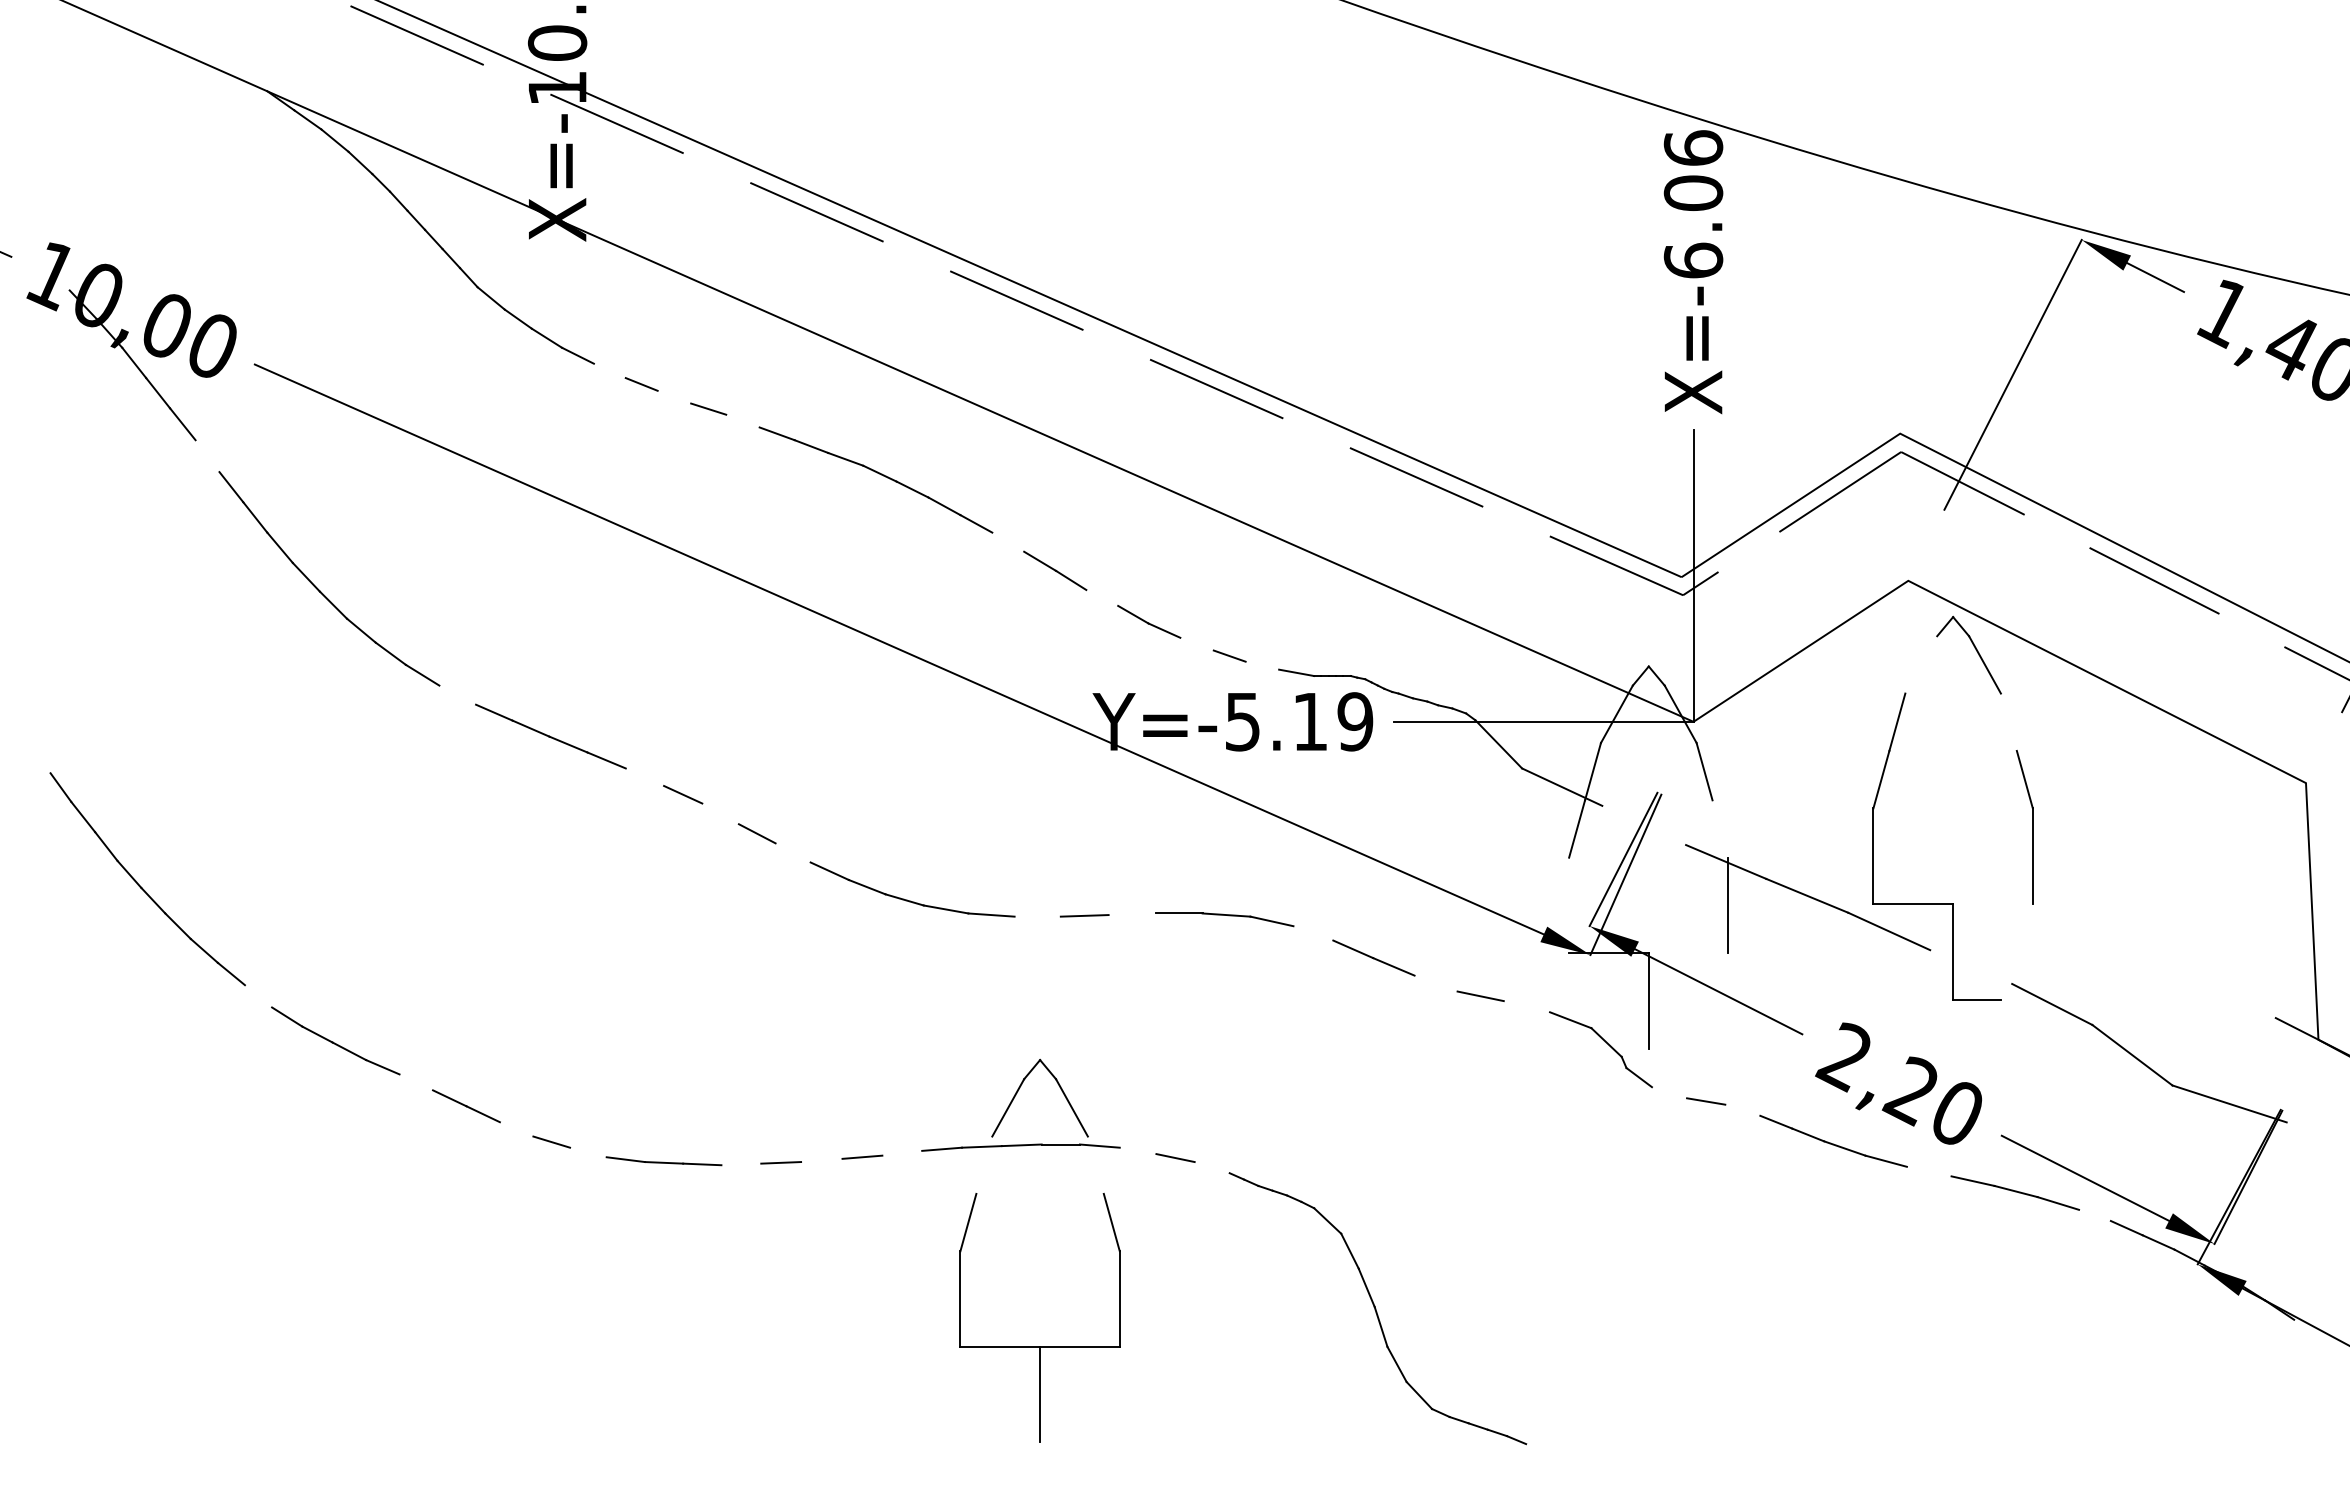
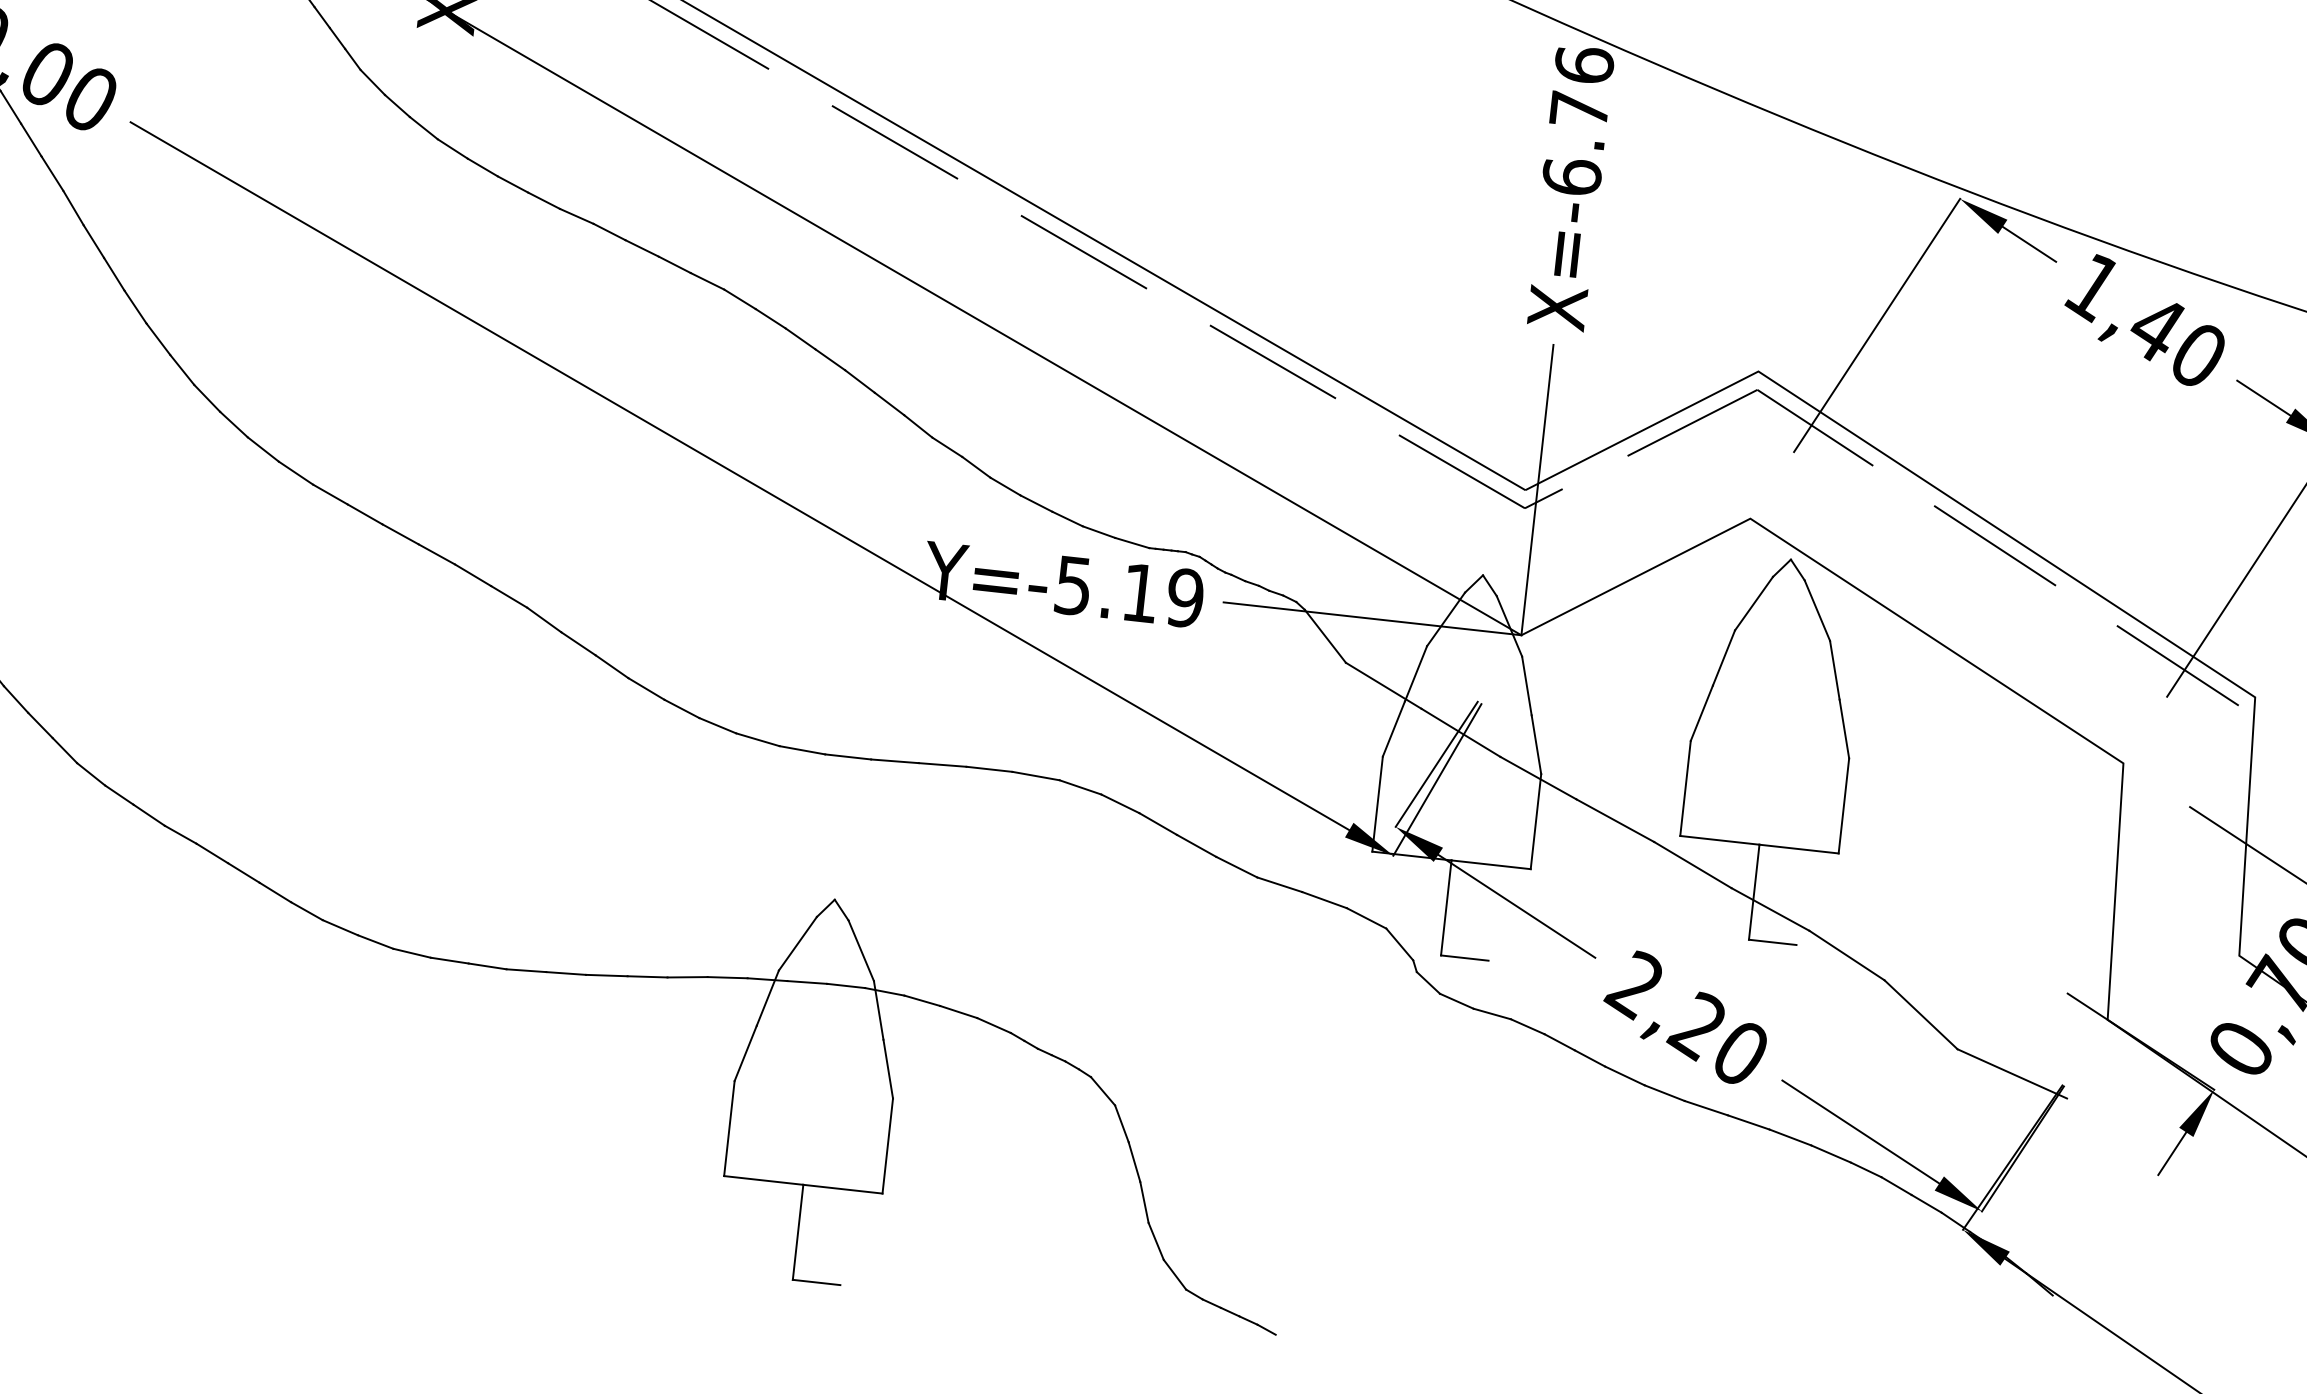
text: (1693, 192) -> (1579, 109), X=-6.06 -> X=-6.76
line: (609, 370) -> (482, 167), added
line: (674, 396) -> (544, 200), added
line: (742, 420) -> (609, 231), added
line: (207, 456) -> (73, 208), added
line: (1008, 541) -> (860, 380), added
line: (1102, 597) -> (947, 446), added
line: (1196, 643) -> (1035, 502), added
line: (1921, 664) -> (1754, 603), added
line: (1262, 665) -> (1099, 531), added
line: (457, 694) -> (295, 472), added
line: (2008, 721) -> (1834, 669), added
line: (644, 776) -> (472, 574), added
line: (720, 813) -> (544, 619), added
line: (1644, 825) -> (1461, 732), added
line: (1720, 828) -> (1536, 744), added
line: (792, 852) -> (611, 666), added
line: (1992, 903) -> (1798, 848), added
line: (1569, 905) -> (1377, 804), added
line: (1132, 914) -> (942, 765), added
line: (1037, 916) -> (847, 756), added
line: (1313, 933) -> (1120, 803), added
line: (1688, 953) -> (1490, 864), added
line: (1971, 966) -> (1770, 908), added
line: (1435, 983) -> (1236, 867), added
line: (258, 996) -> (64, 750), added
line: (1526, 1006) -> (1324, 899), added
line: (1672, 1048) -> (1464, 957), added
line: (416, 1082) -> (212, 853), added
line: (1669, 1092) -> (1456, 1001), added
line: (1742, 1109) -> (1527, 1025), added
line: (516, 1129) -> (306, 911), added
line: (1137, 1150) -> (921, 1000), added
line: (588, 1152) -> (375, 942), added
line: (902, 1152) -> (687, 976), added
line: (821, 1160) -> (606, 975), added
line: (741, 1164) -> (526, 970), added
line: (984, 1164) -> (768, 997), added
line: (1095, 1164) -> (878, 1009), added
line: (1211, 1167) -> (993, 1025), added
line: (1928, 1171) -> (1705, 1107), added
line: (2094, 1215) -> (1865, 1169), added
line: (1063, 1442) -> (816, 1282), added

